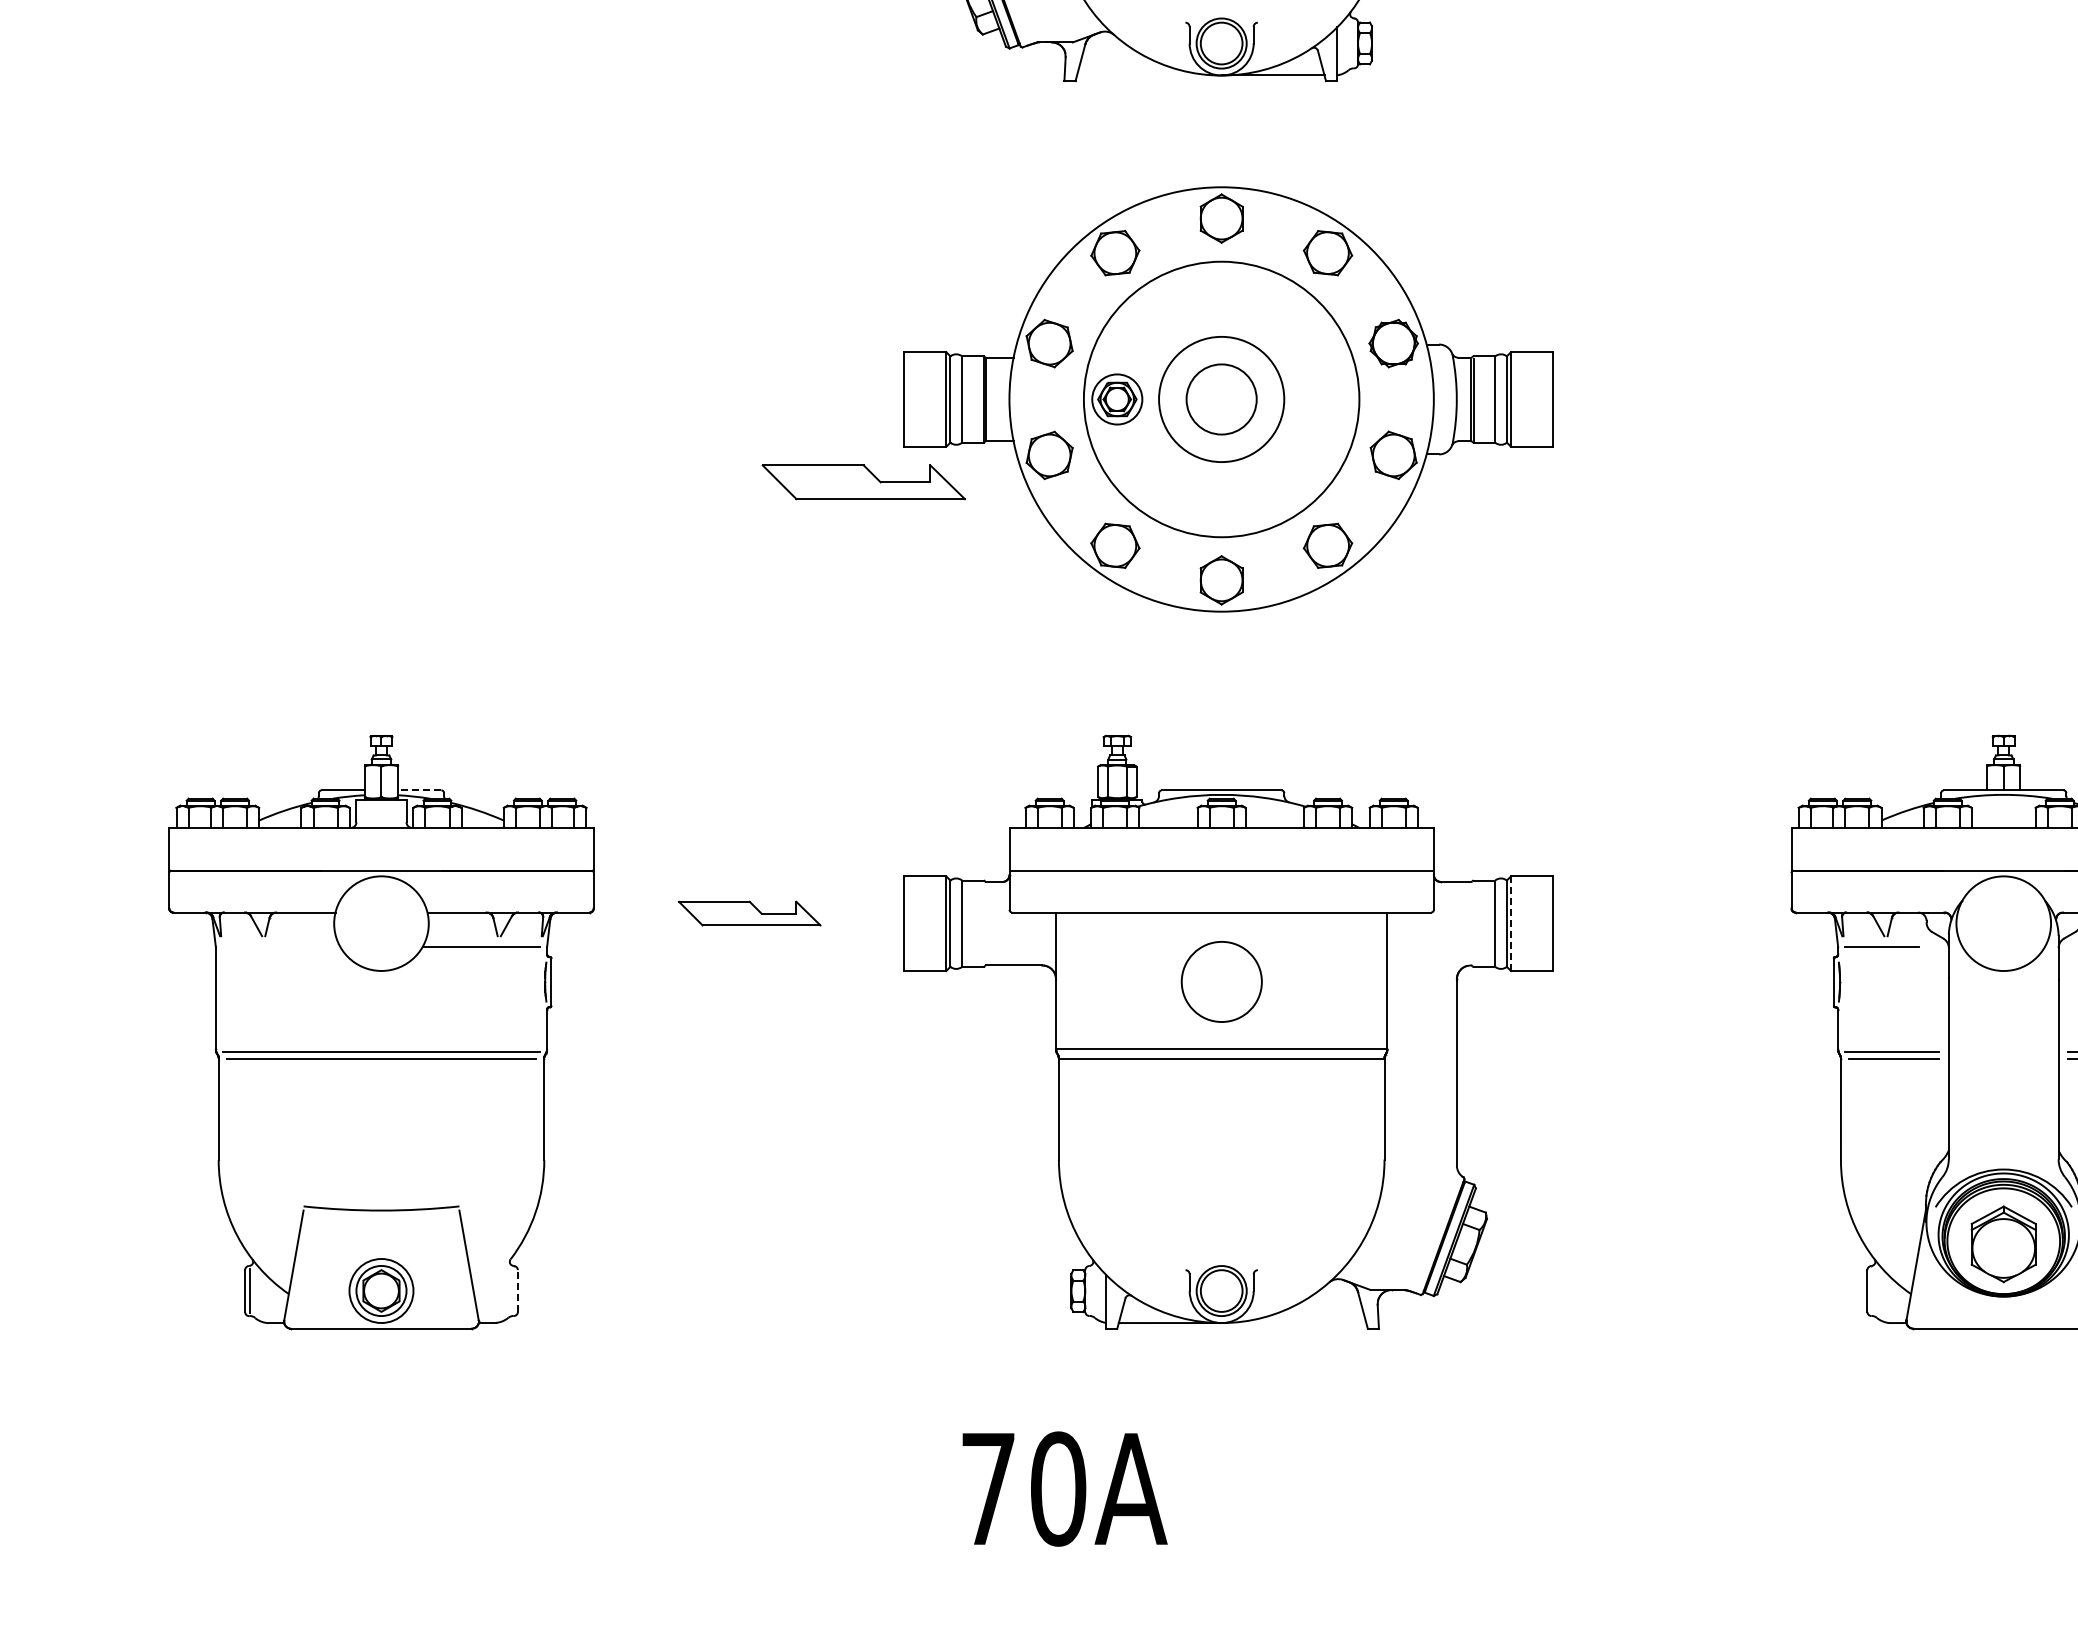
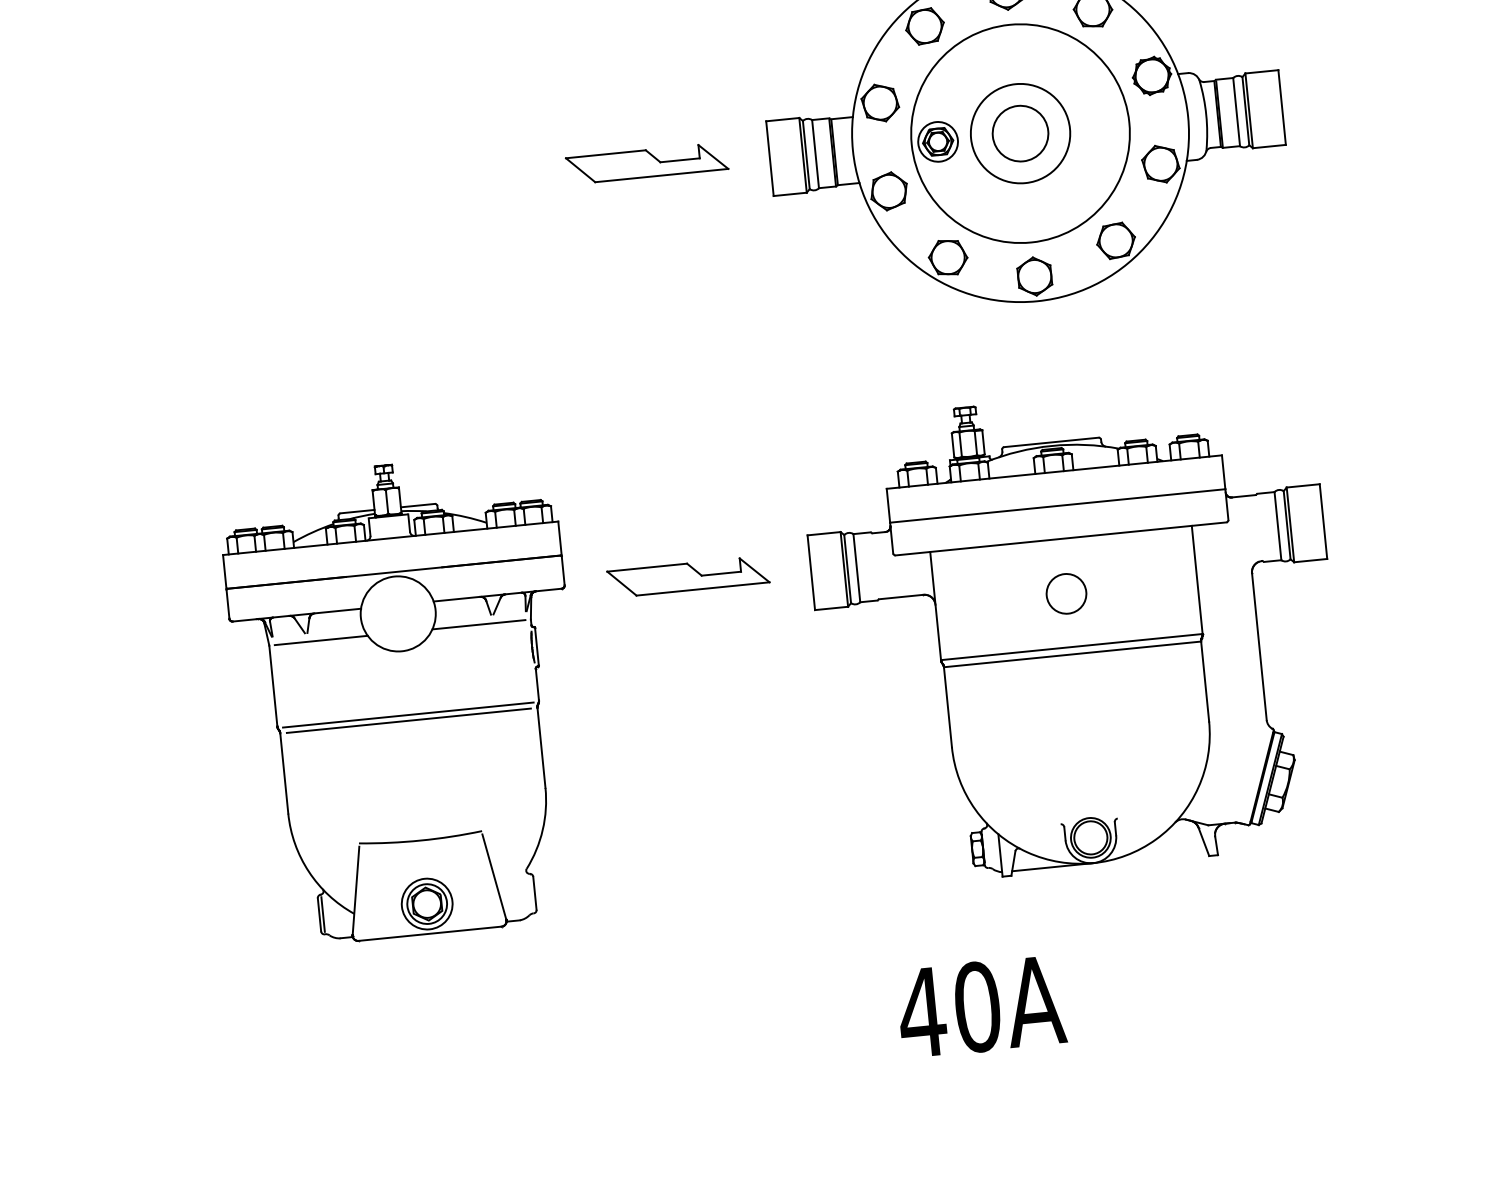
part: (863, 482) -> (646, 163), moved
line: (419, 790) -> (417, 505), dashed -> solid
part: (749, 913) -> (688, 576), size x1.43
line: (1511, 924) -> (1290, 525), dashed -> solid
line: (281, 947) -> (321, 640), added
circle: (1221, 982) -> (1066, 594), size x0.62
line: (517, 1291) -> (534, 893), dashed -> solid
text: (988, 1488) -> (922, 1012), 70A -> 40A

